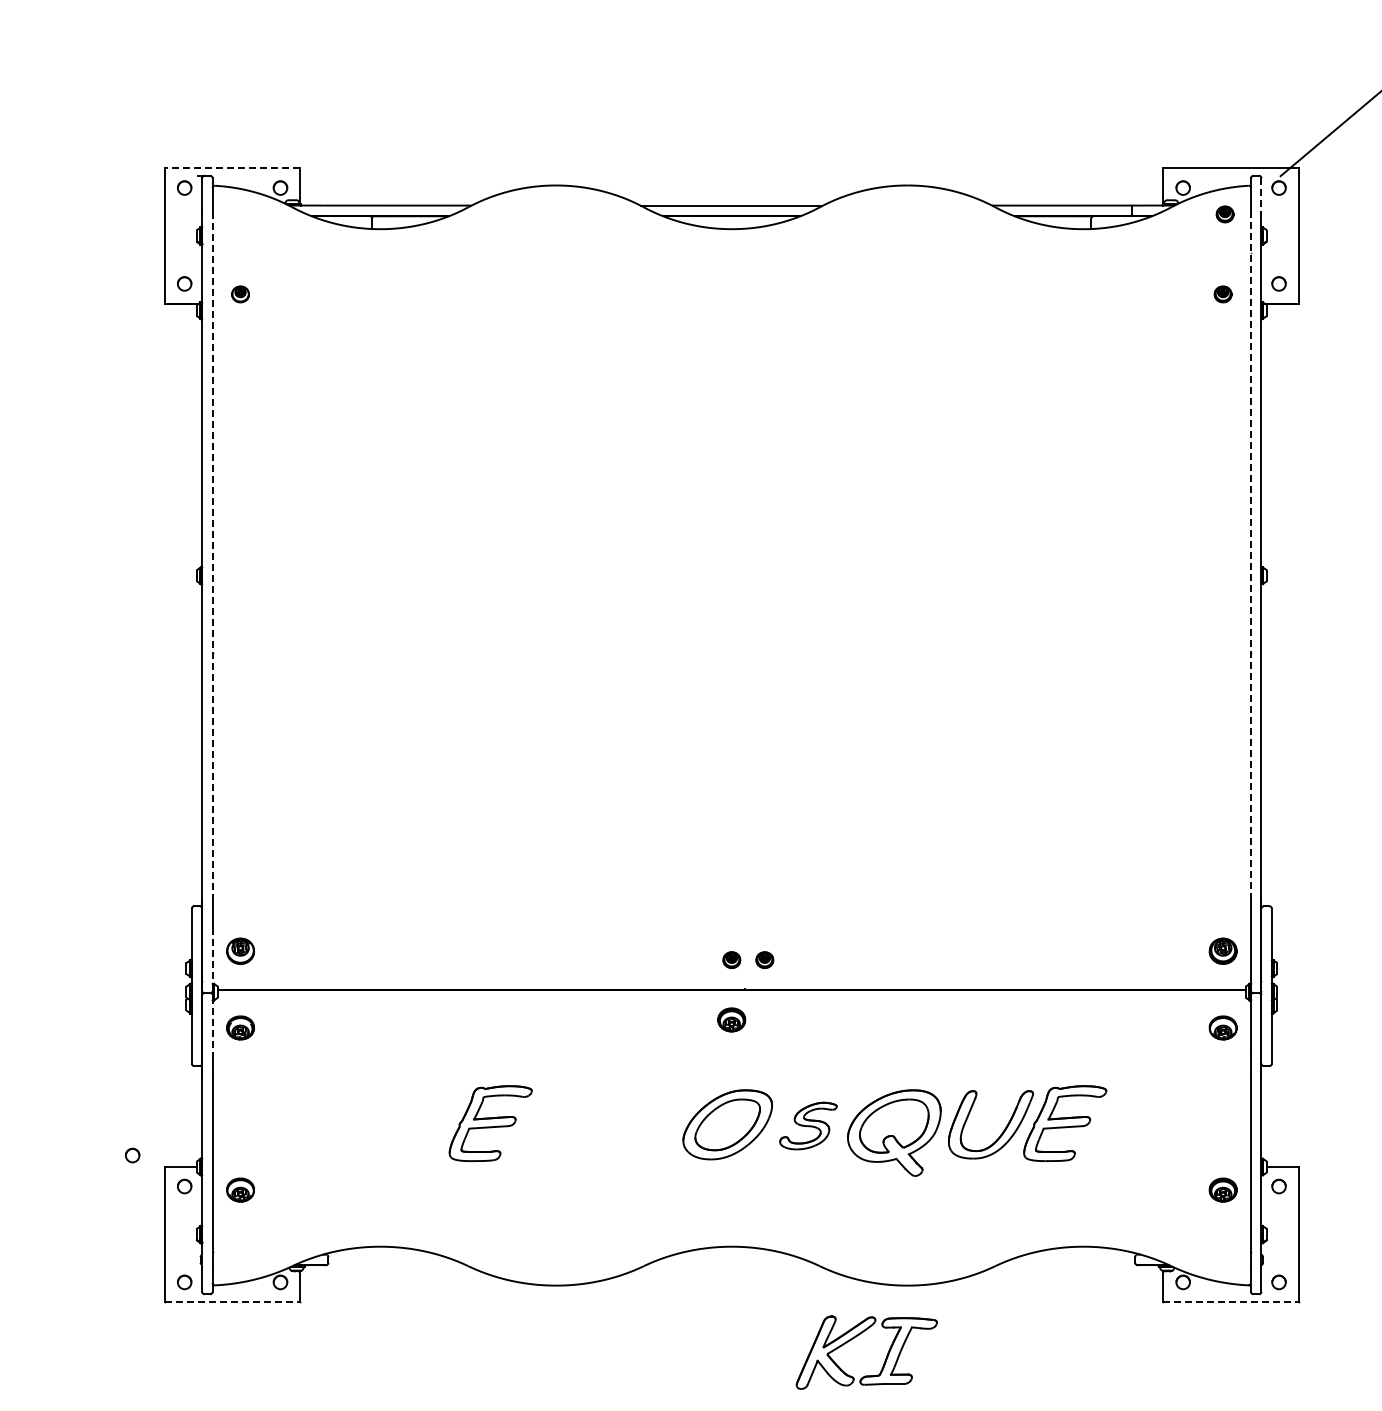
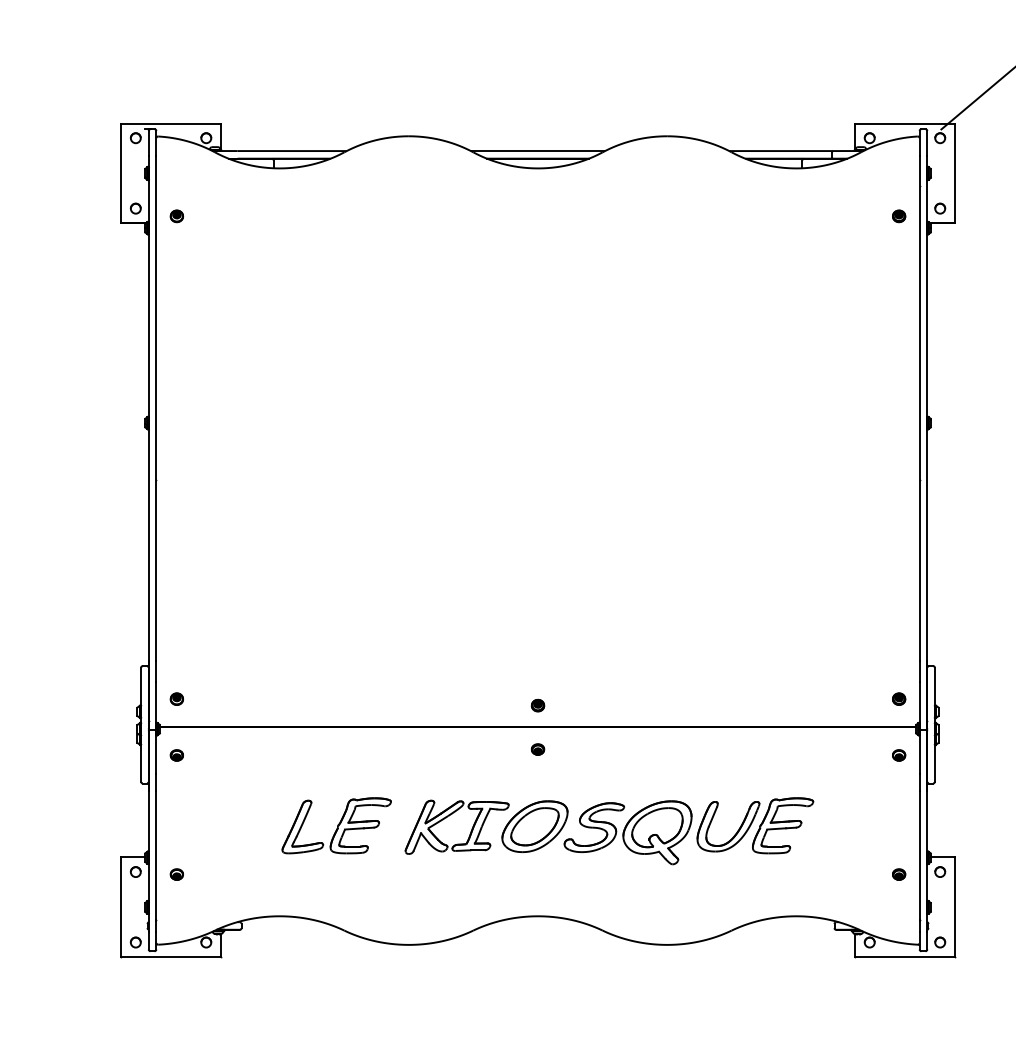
line: (232, 168) -> (171, 123), dashed -> solid
line: (1261, 195) -> (927, 143), dashed -> solid
part: (1224, 214) -> (900, 157), removed
line: (212, 555) -> (156, 408), dashed -> solid
line: (1251, 555) -> (919, 408), dashed -> solid
part: (240, 951) -> (176, 699), size x0.62
part: (1222, 951) -> (898, 699), size x0.62
line: (212, 959) -> (156, 705), dashed -> solid
part: (764, 960) -> (562, 705), removed
part: (731, 1019) -> (537, 749), size x0.62
line: (212, 1025) -> (156, 753), dashed -> solid
part: (240, 1027) -> (176, 755), size x0.62
part: (1222, 1027) -> (898, 755), size x0.62
part: (411, 1124) -> (302, 826), added
part: (808, 1125) -> (594, 827), size x1.43
part: (132, 1155) -> (97, 849), removed
part: (240, 1189) -> (176, 874), size x0.62
part: (1222, 1189) -> (898, 874), size x0.62
line: (232, 1302) -> (171, 957), dashed -> solid
line: (1231, 1302) -> (905, 957), dashed -> solid
part: (856, 1337) -> (449, 816), moved

